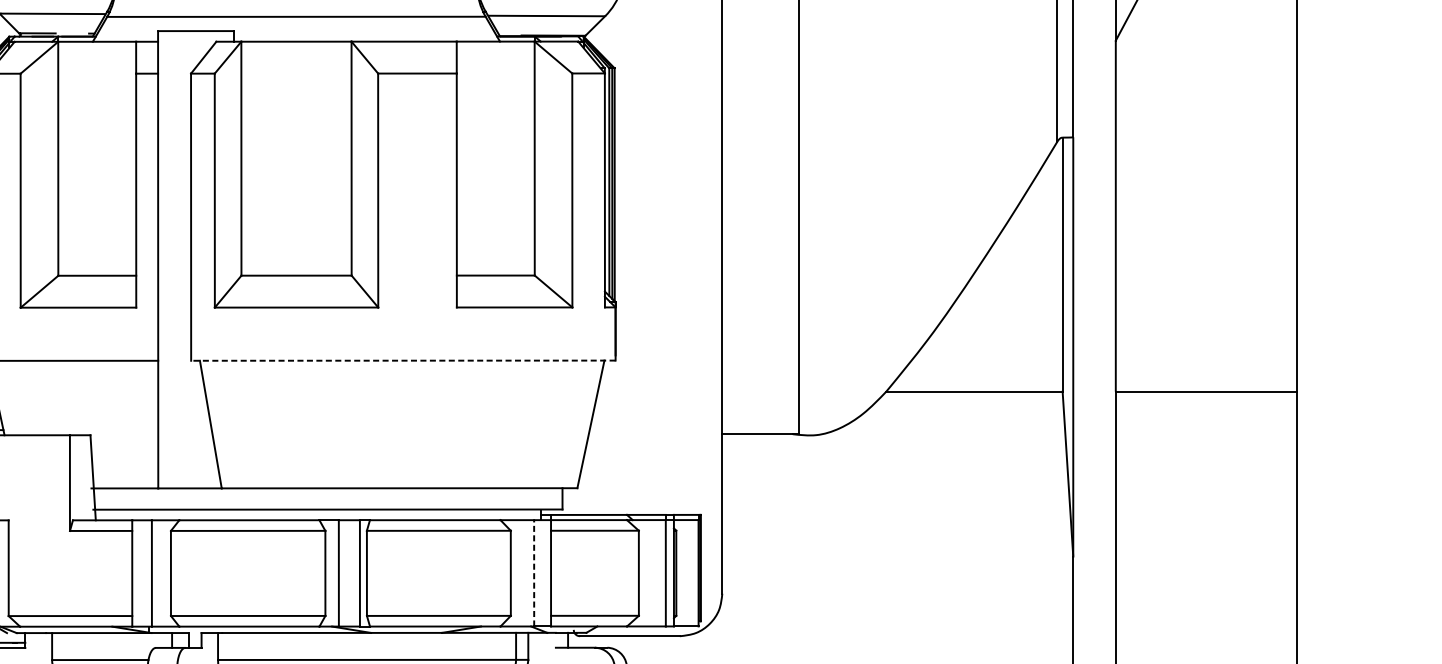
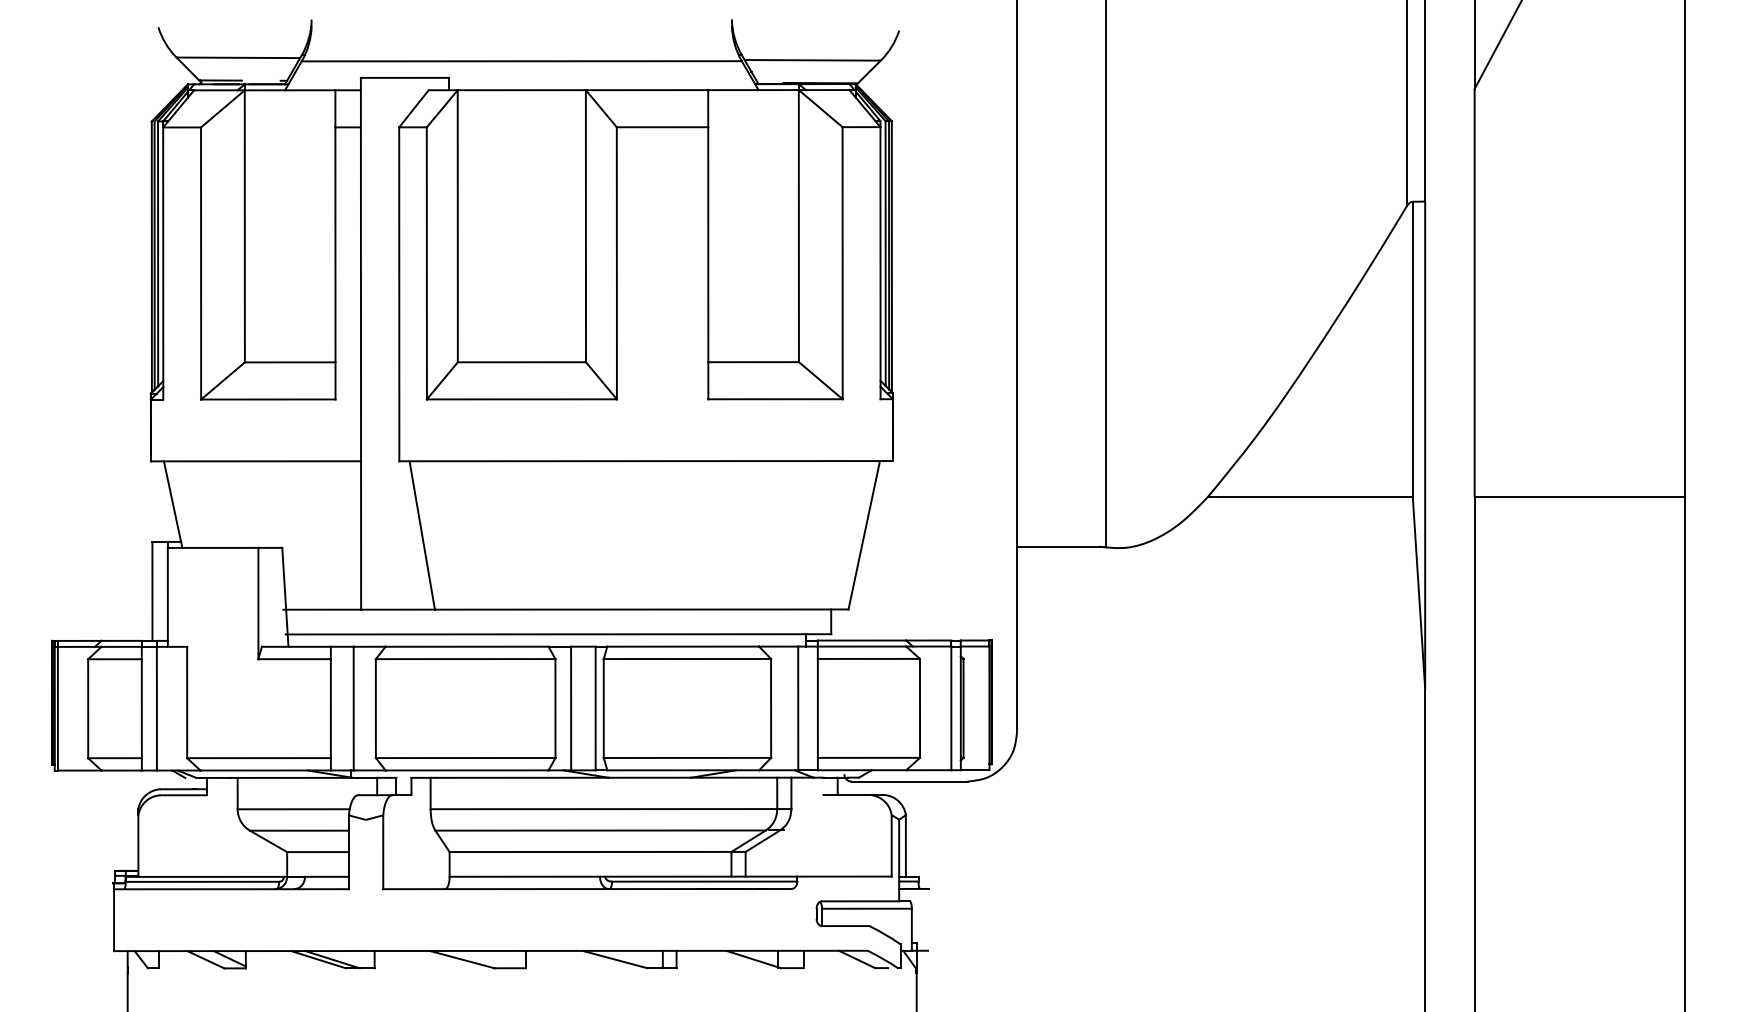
line: (403, 360) -> (646, 461), dashed -> solid
line: (534, 573) -> (798, 708), dashed -> solid

